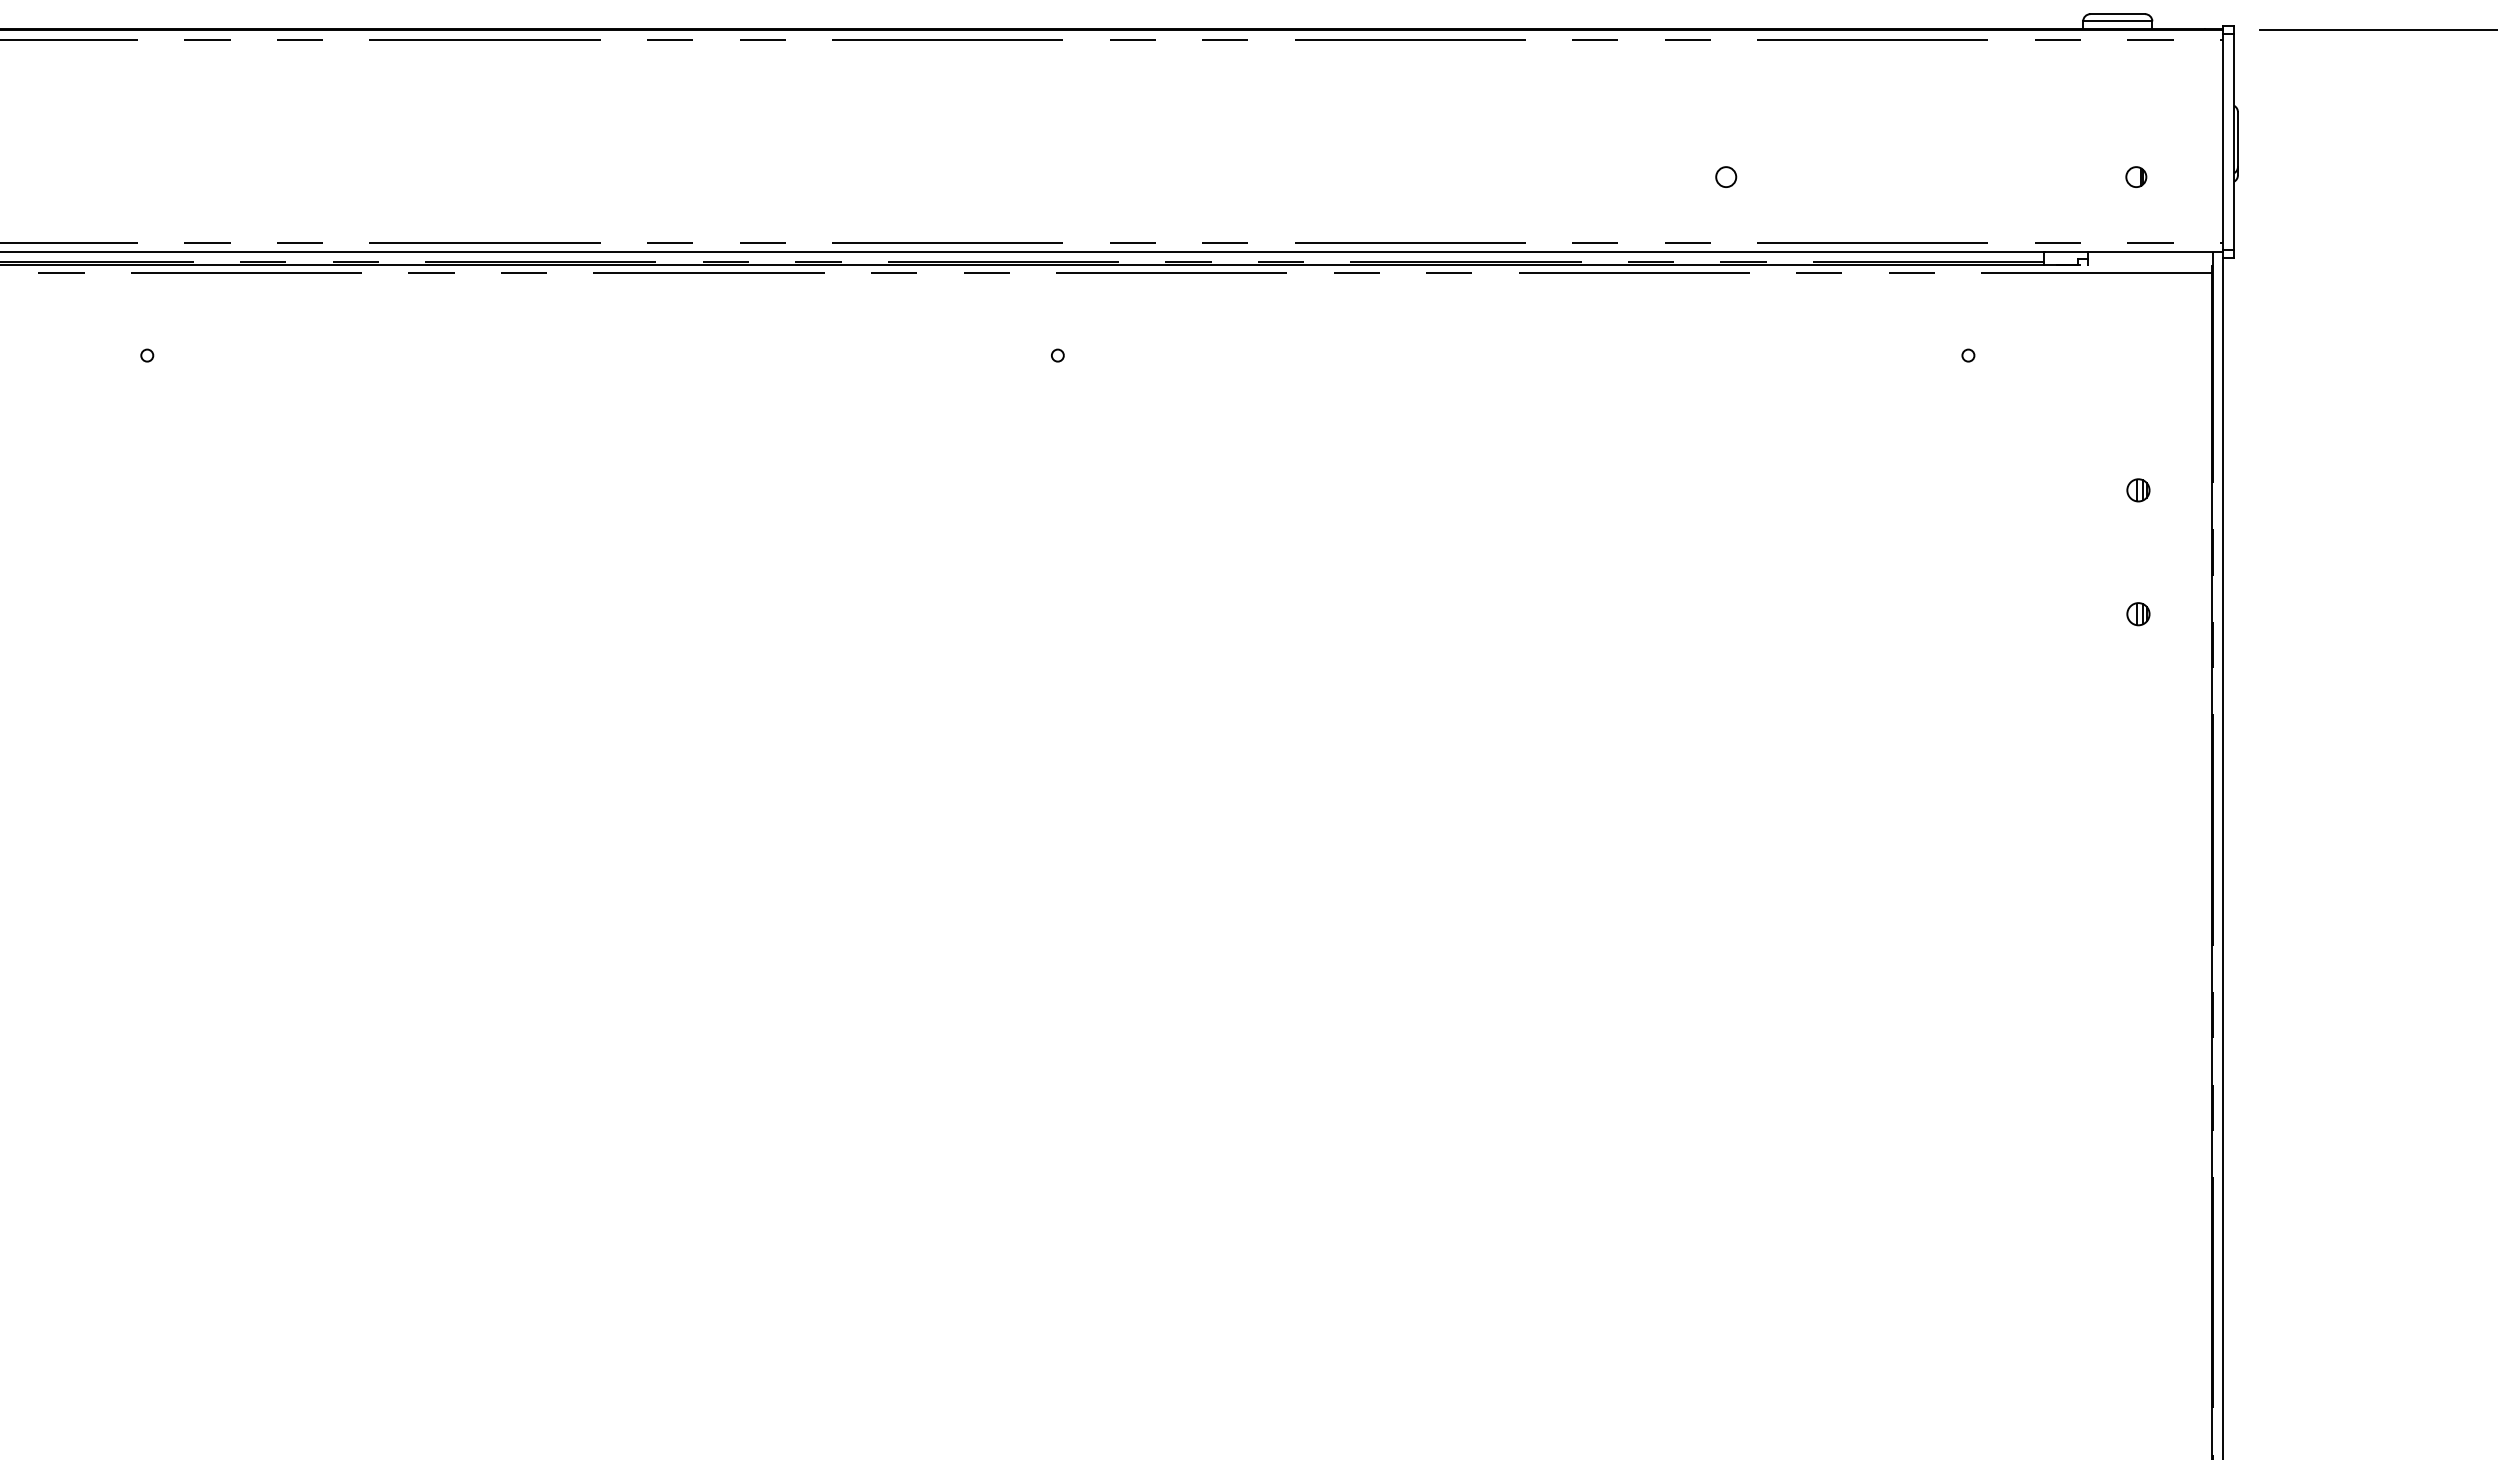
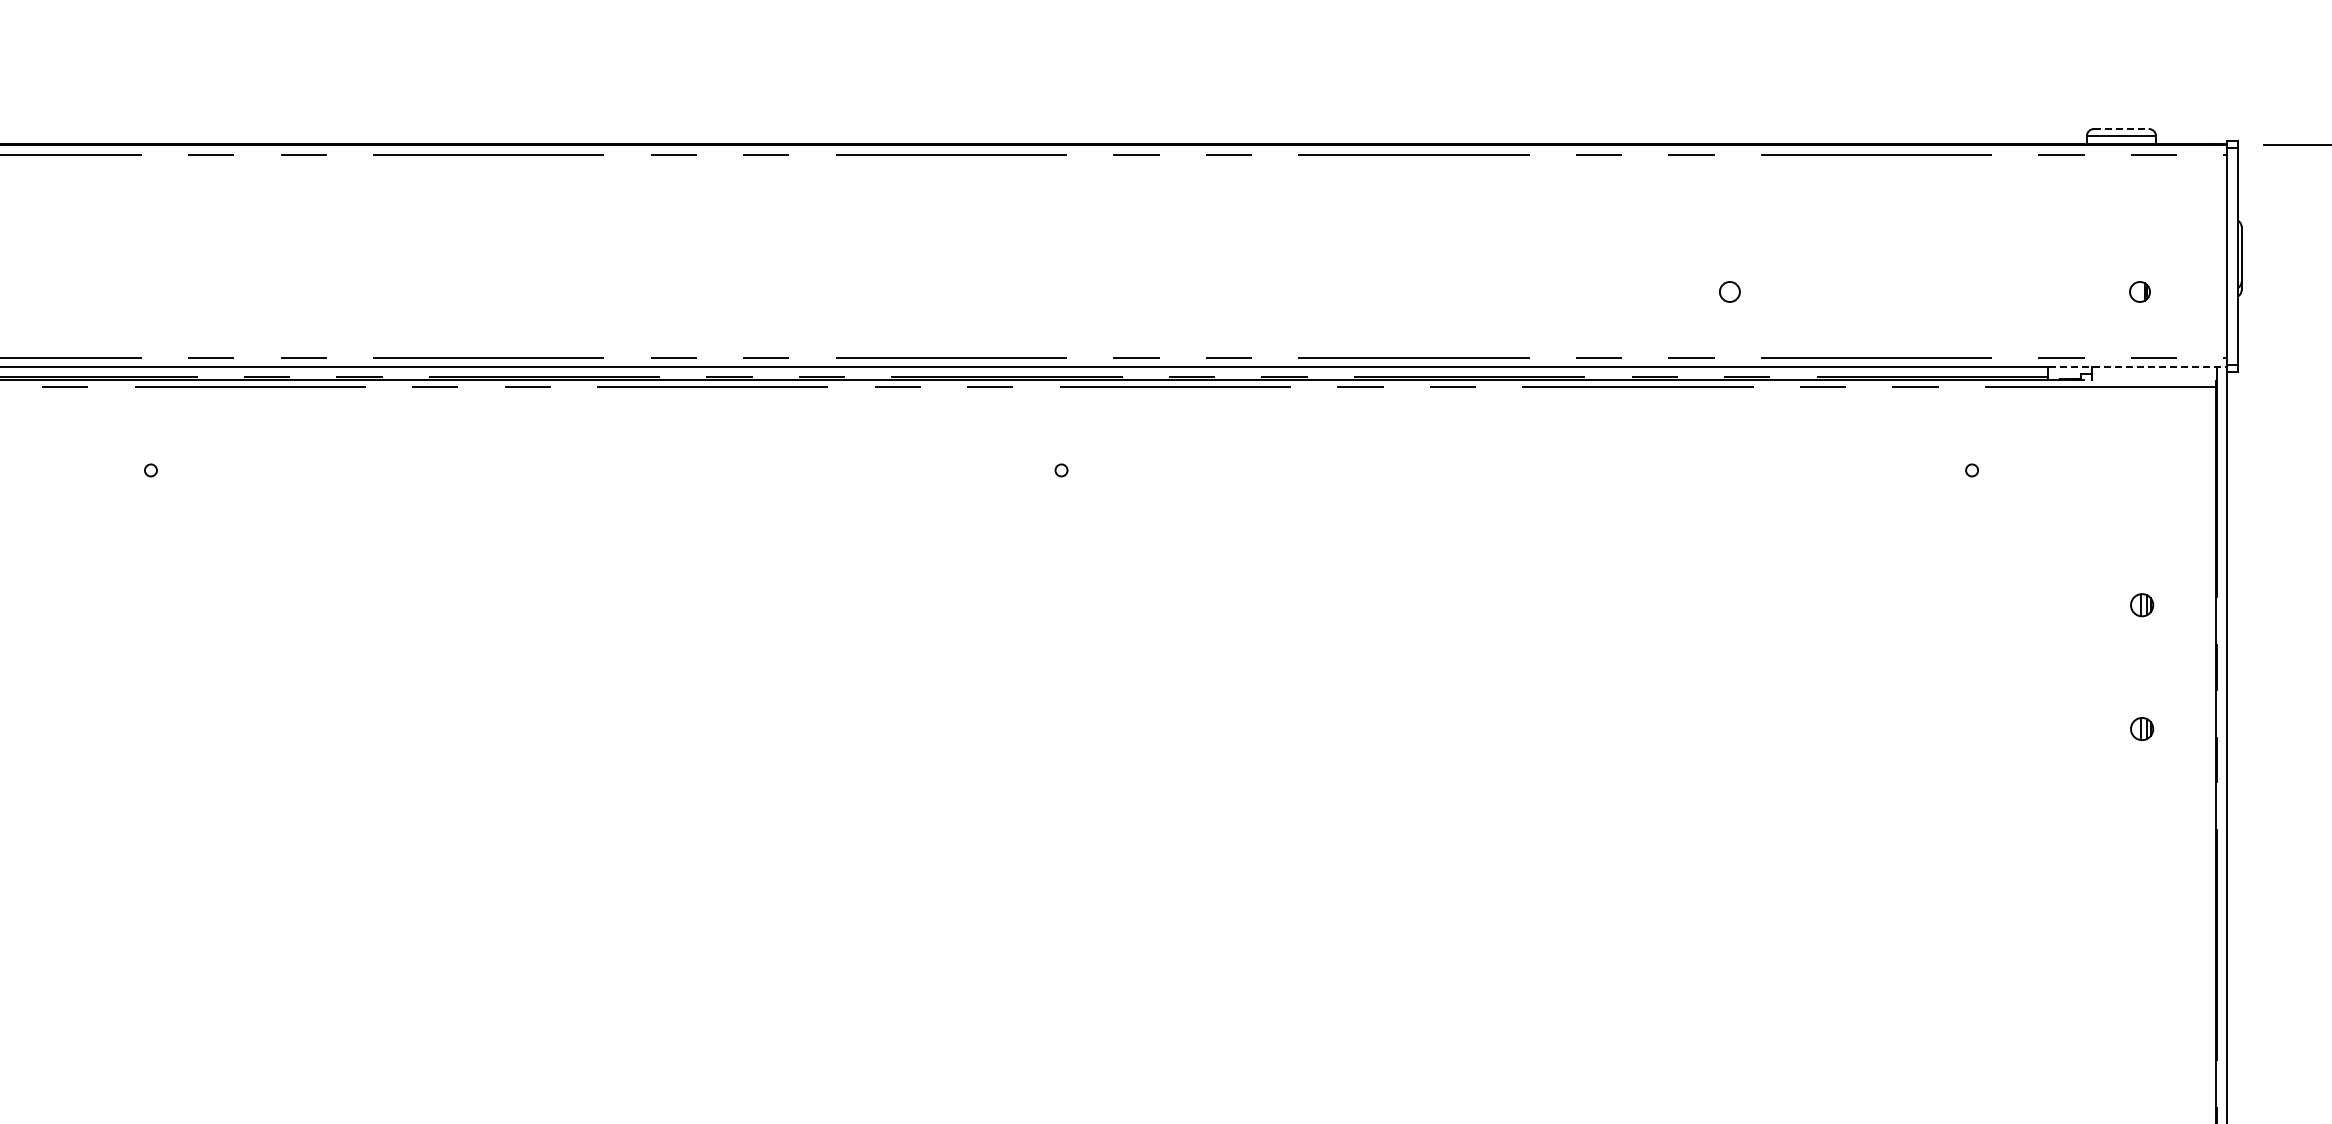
line: (2118, 14) -> (2122, 129), solid -> dashed
line: (2134, 251) -> (2138, 366), solid -> dashed

